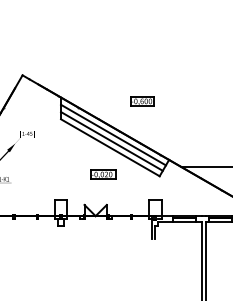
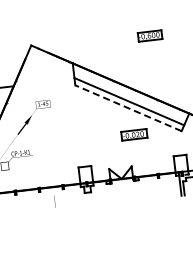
part: (142, 101) -> (149, 35), moved
line: (113, 134) -> (130, 94), removed
line: (110, 147) -> (128, 107), solid -> dashed
part: (103, 174) -> (134, 134), moved

